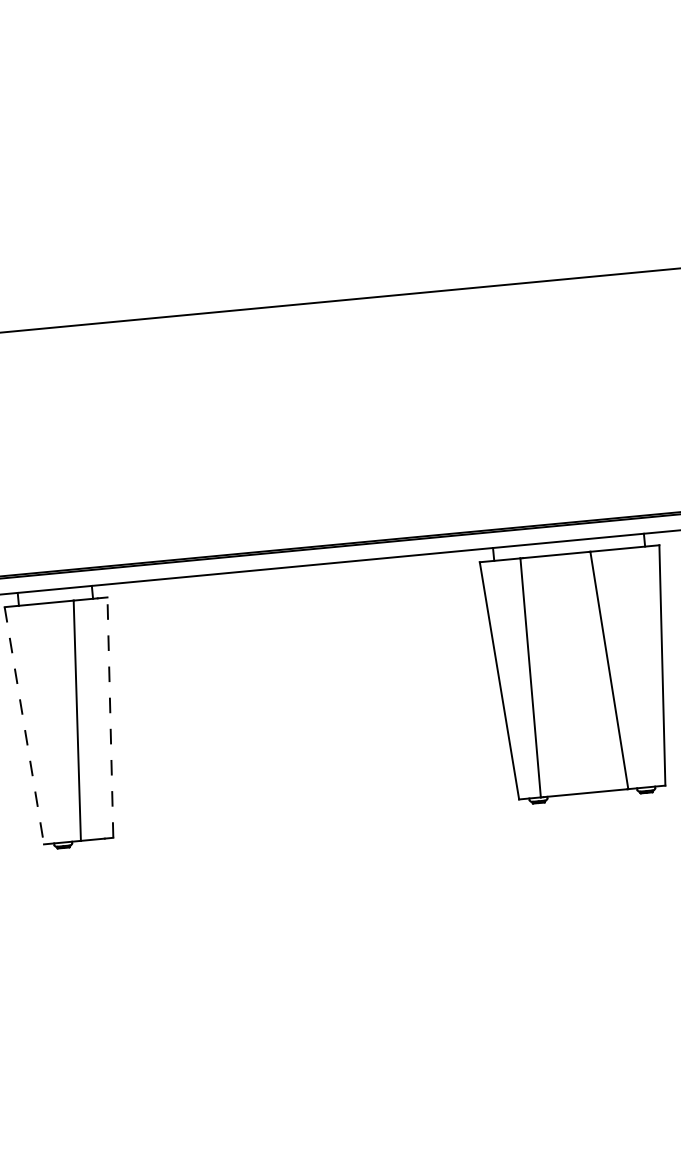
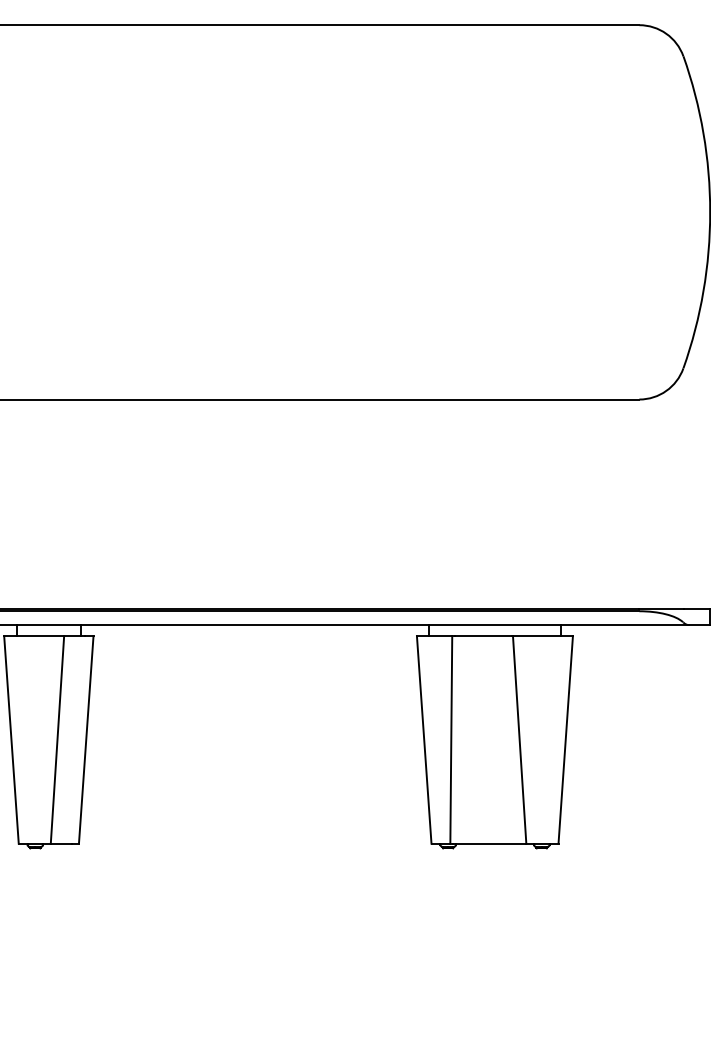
line: (110, 717) -> (86, 739), dashed -> solid
line: (24, 725) -> (11, 739), dashed -> solid

